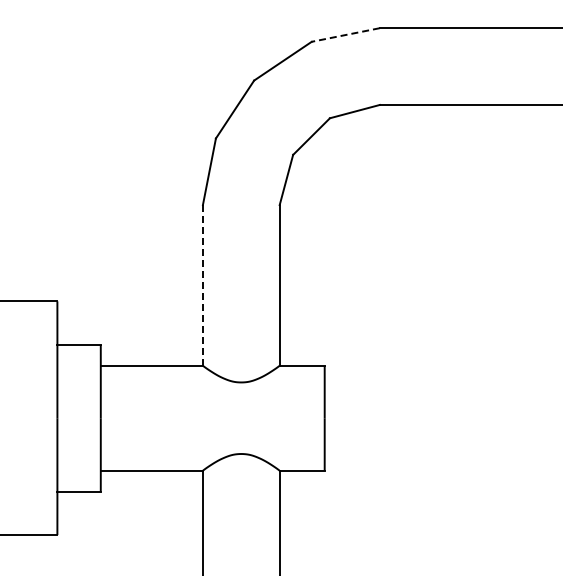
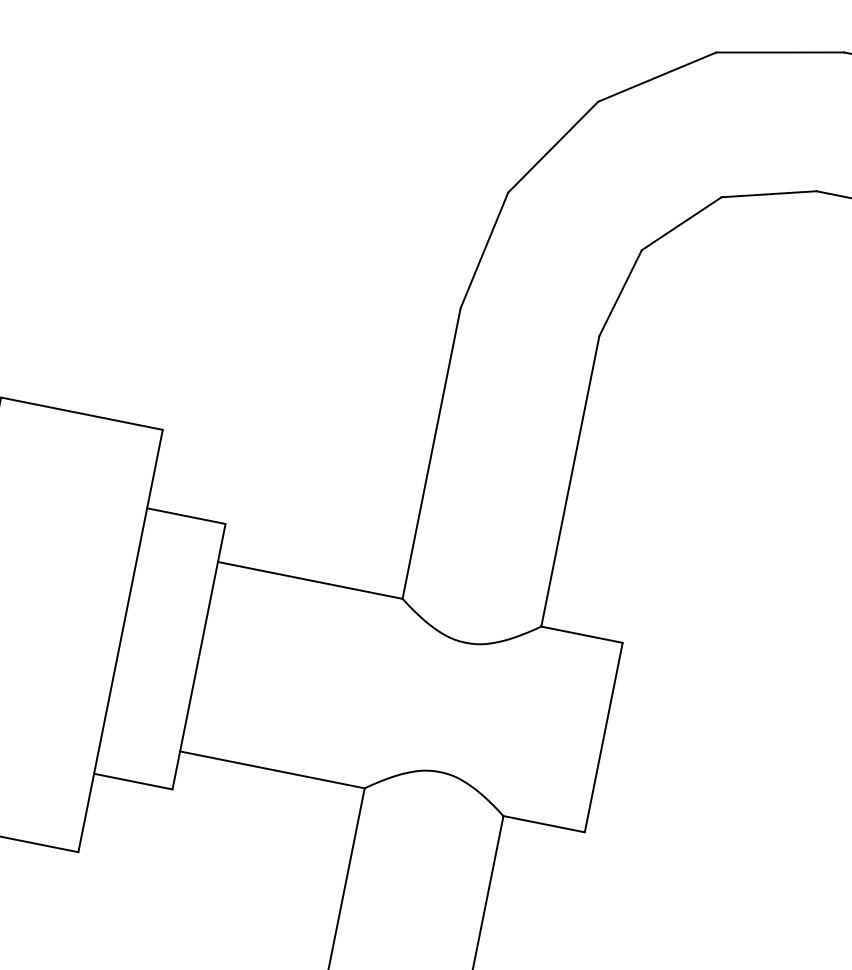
line: (345, 35) -> (779, 53), dashed -> solid
line: (202, 285) -> (430, 453), dashed -> solid

